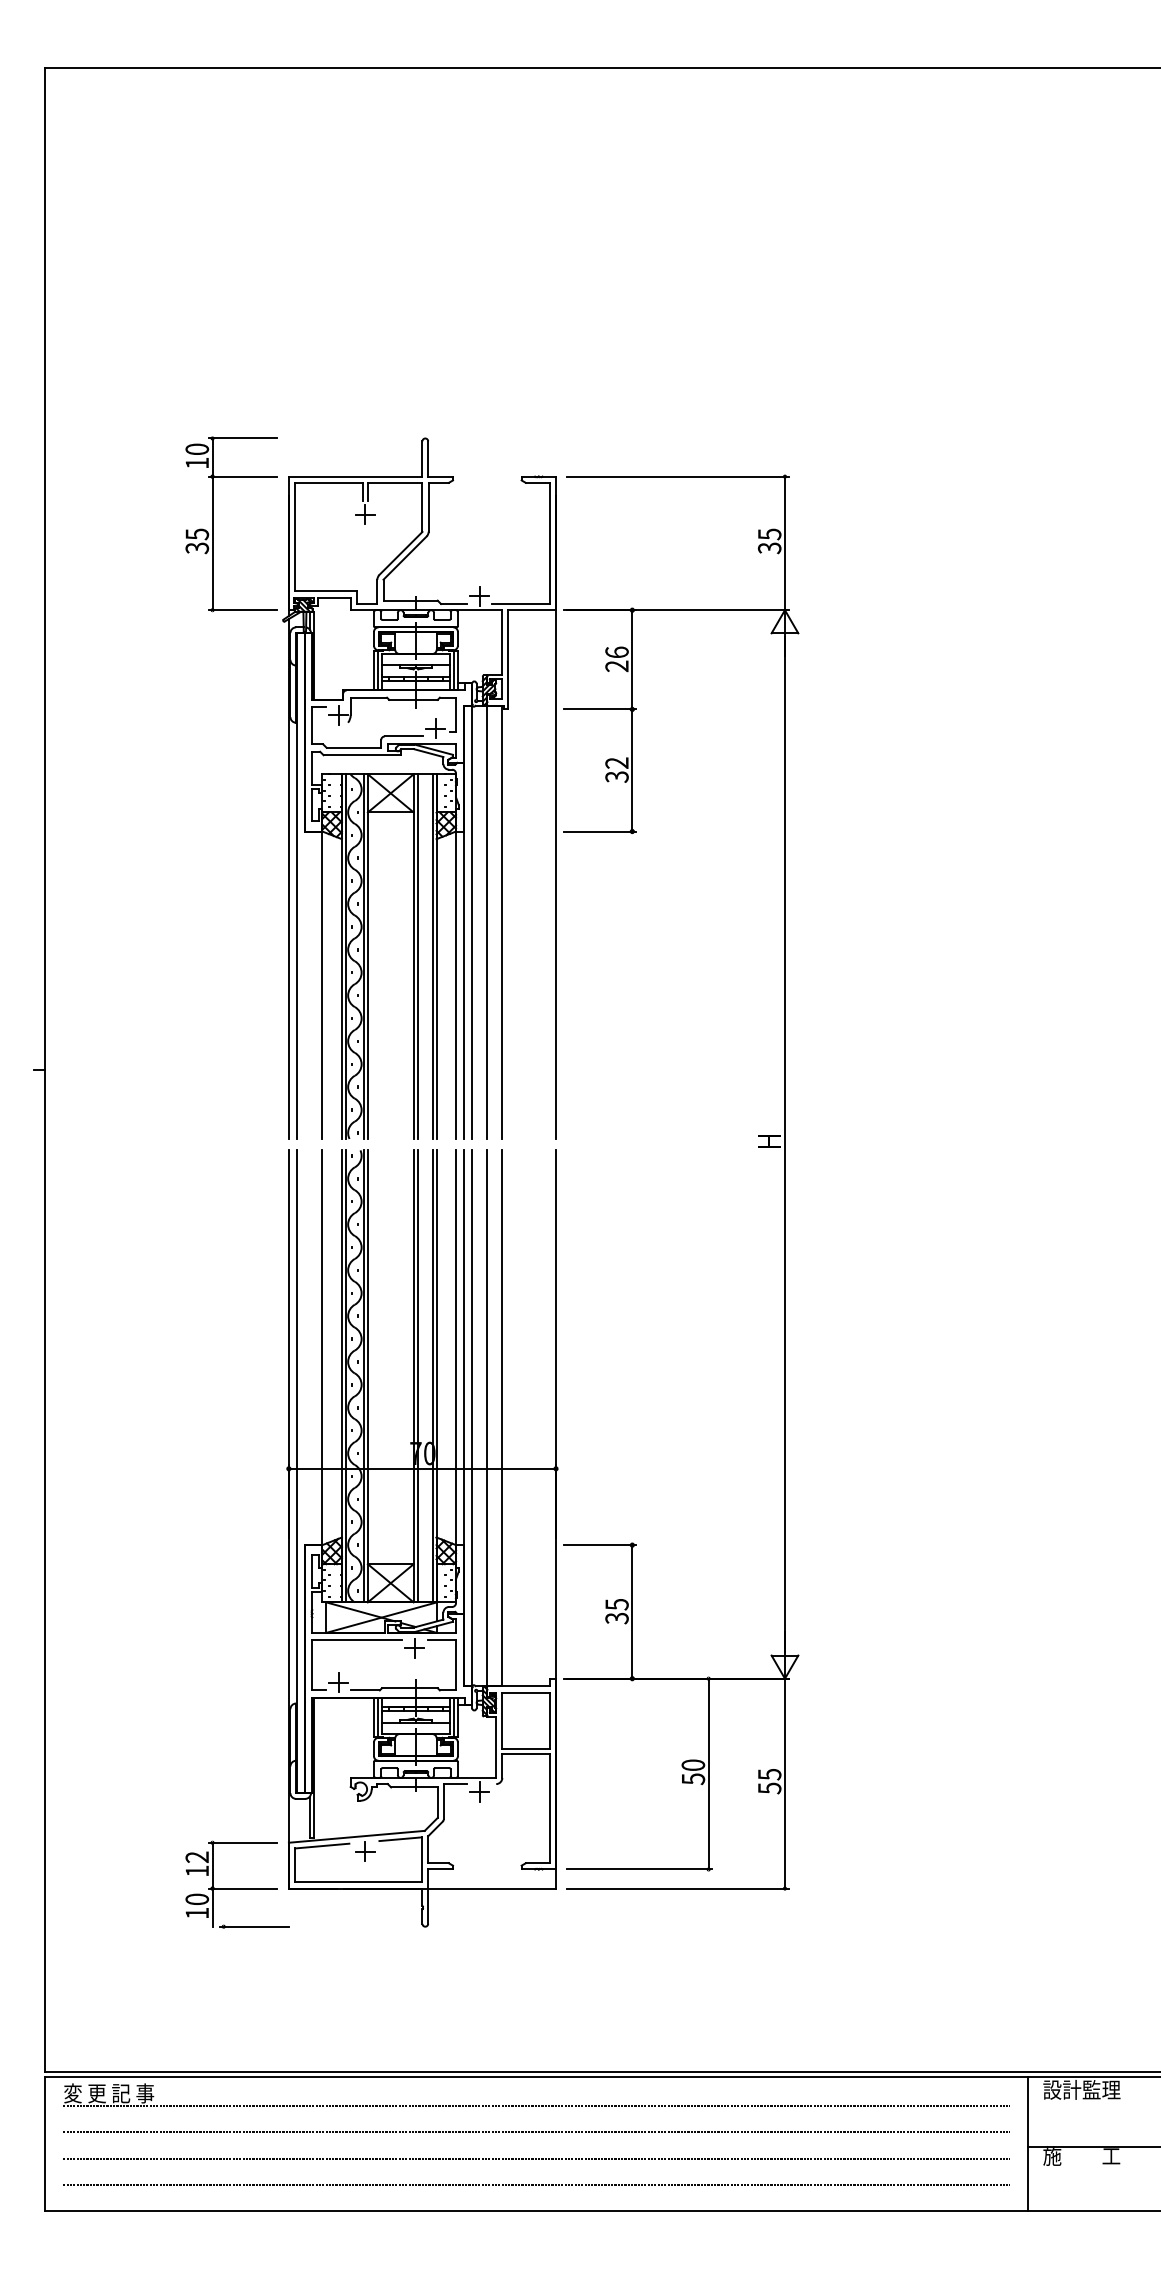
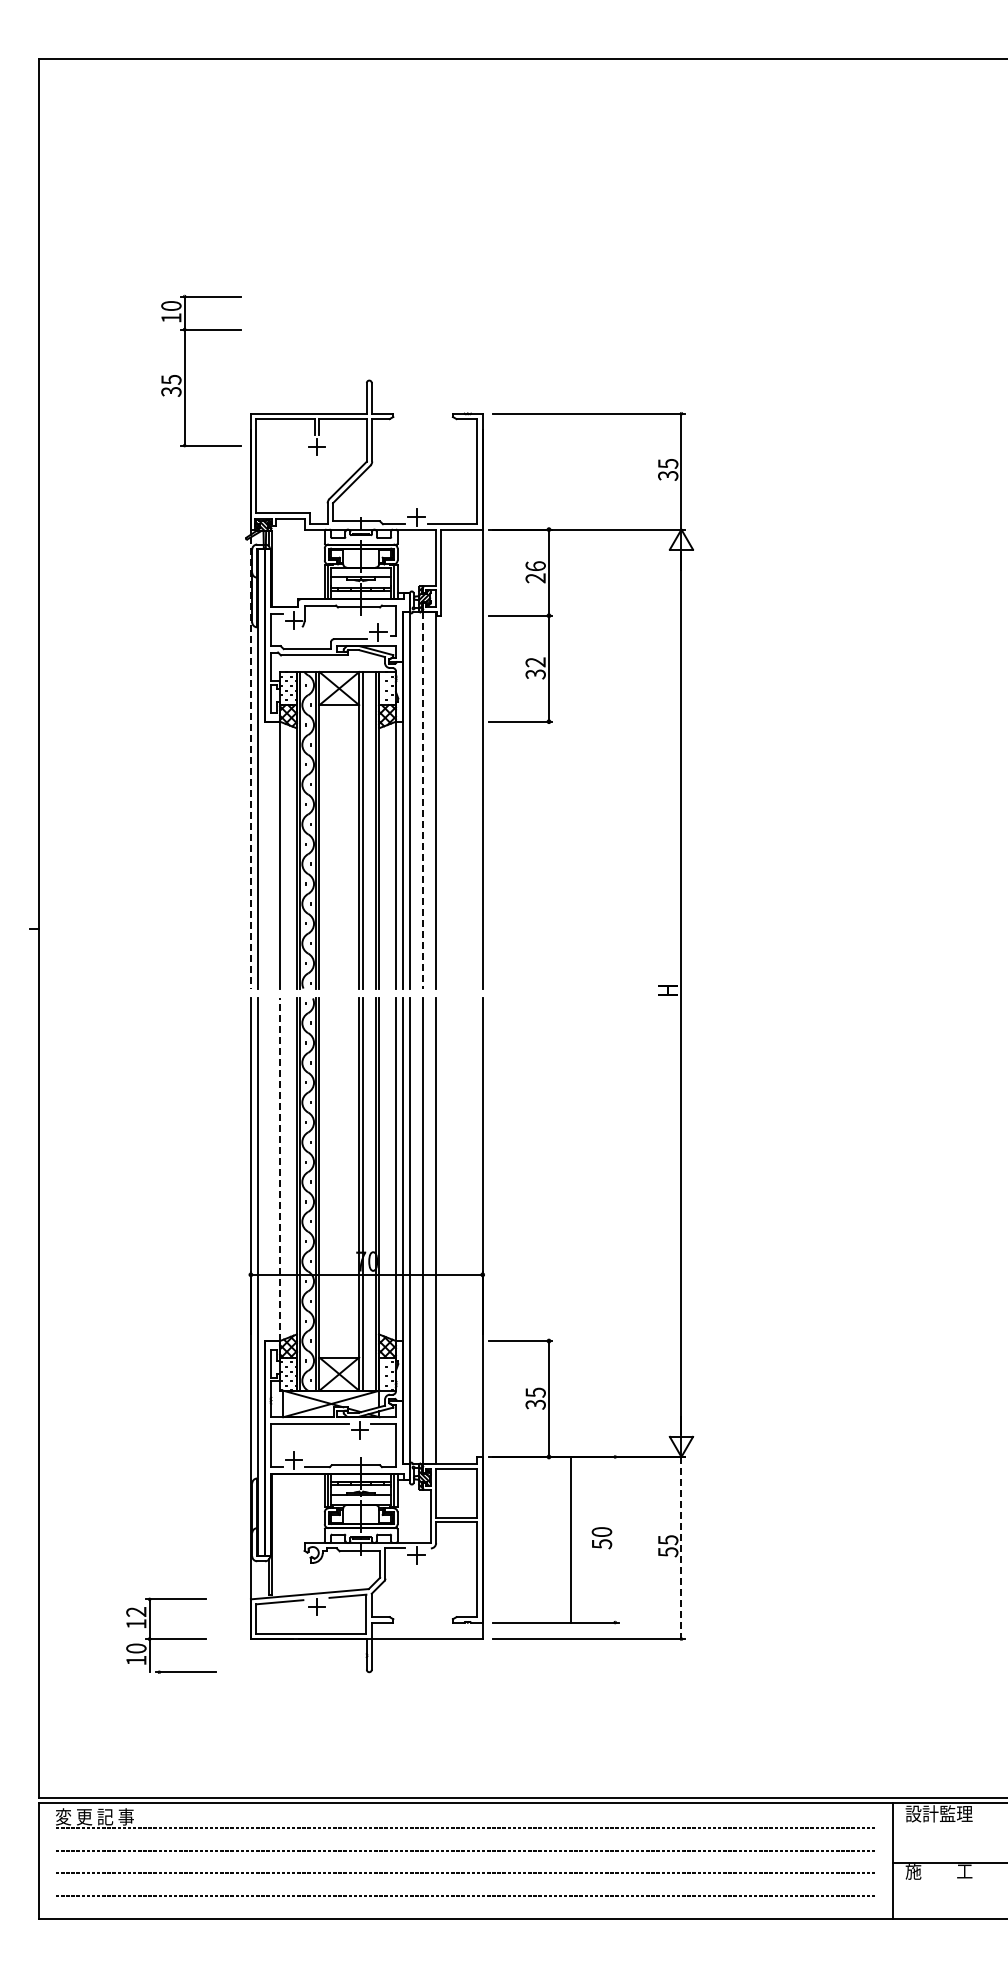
part: (213, 523) -> (185, 370), moved
line: (288, 878) -> (250, 762), solid -> dashed
line: (487, 922) -> (423, 800), solid -> dashed
line: (322, 1347) -> (280, 1169), solid -> dashed
line: (708, 1773) -> (571, 1539), moved
line: (785, 1784) -> (681, 1548), solid -> dashed
part: (237, 1884) -> (171, 1635), moved

